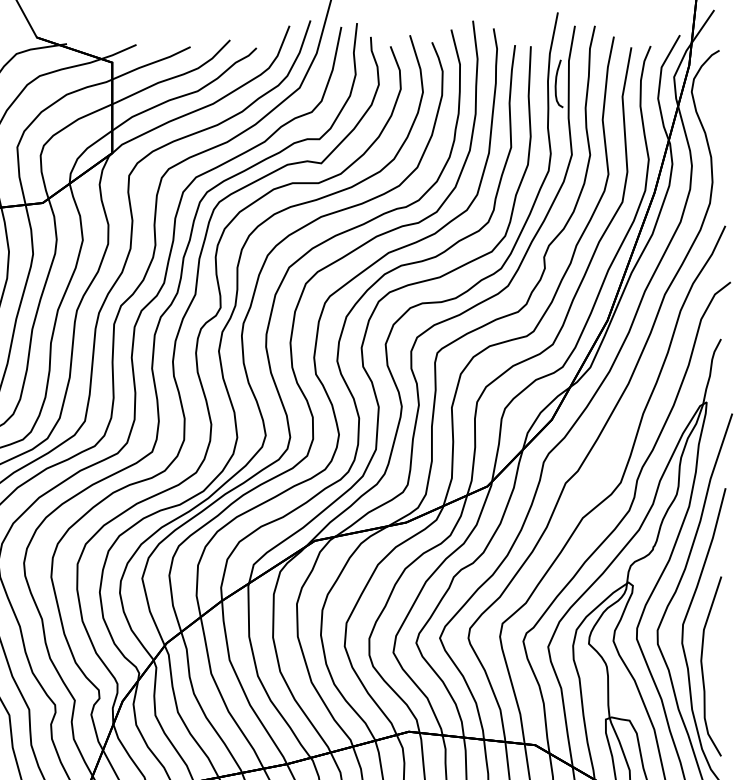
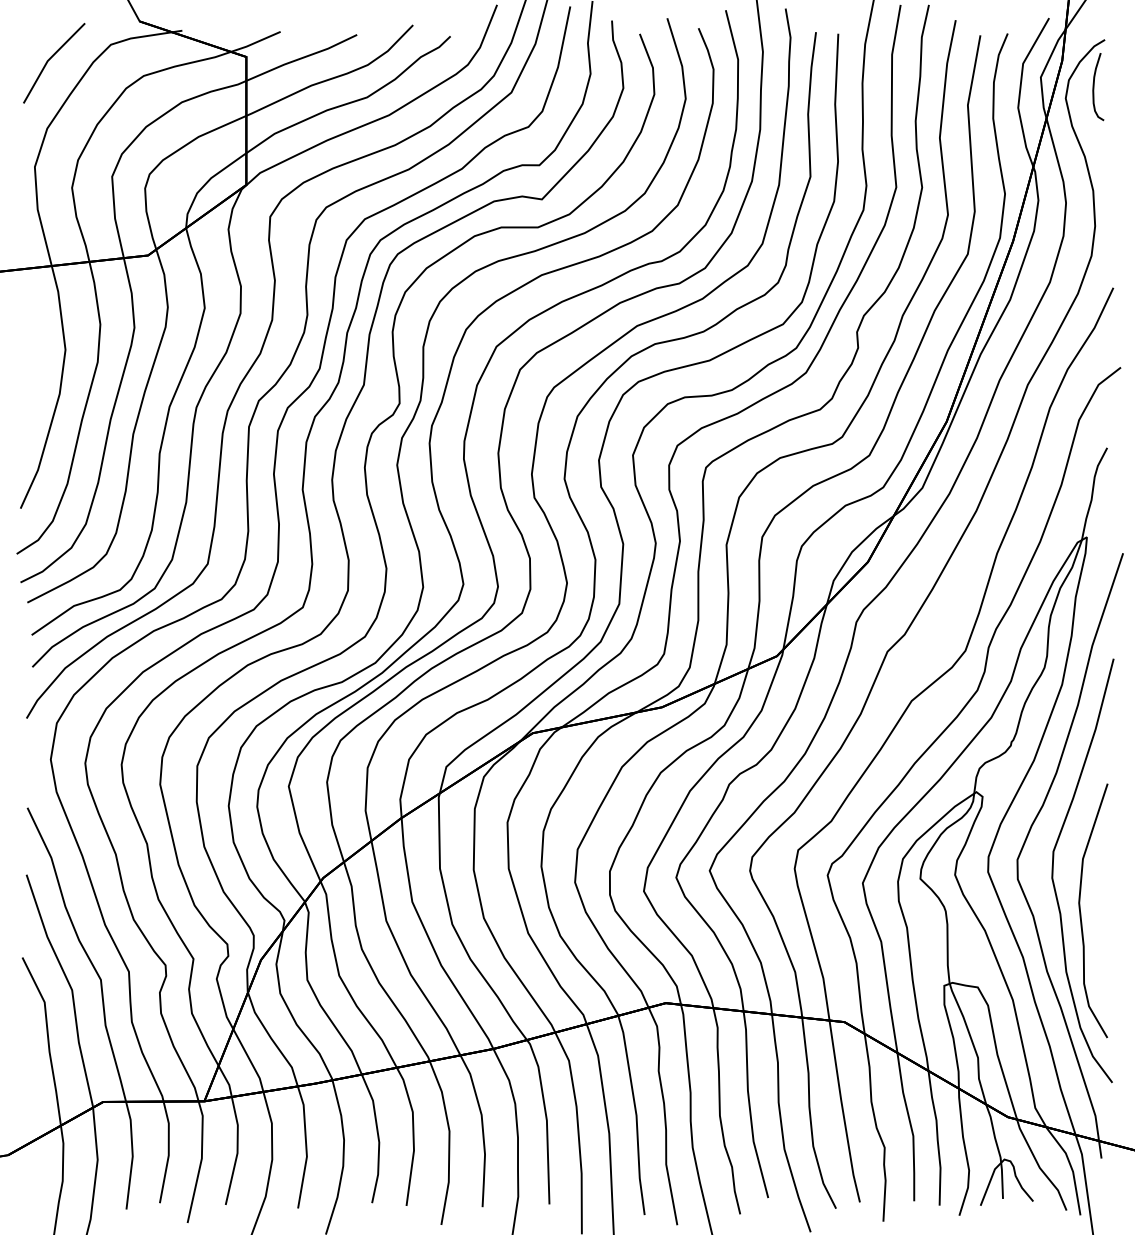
curve: (556, 84) -> (1094, 87), moved

